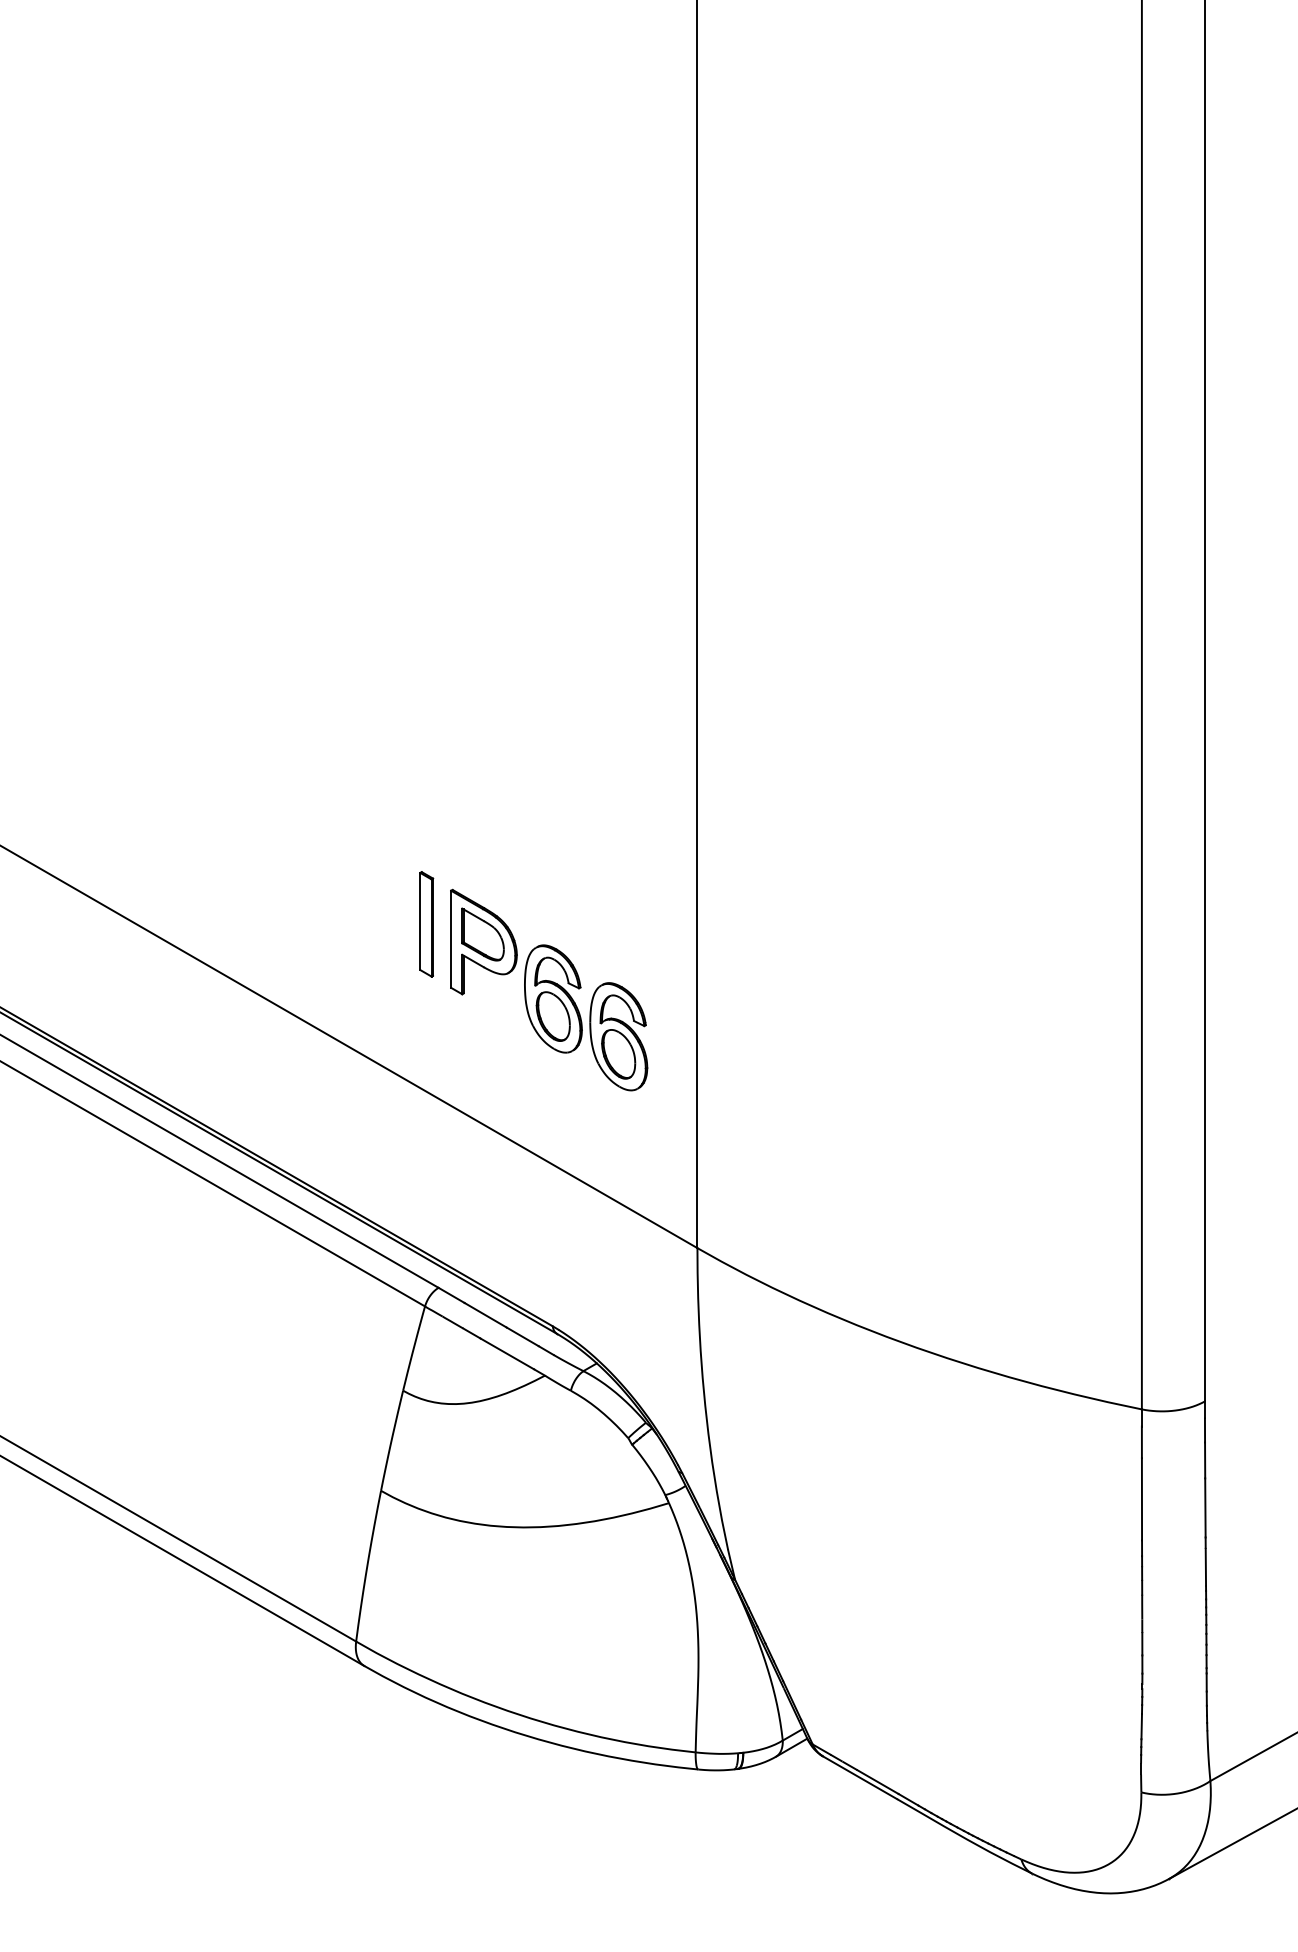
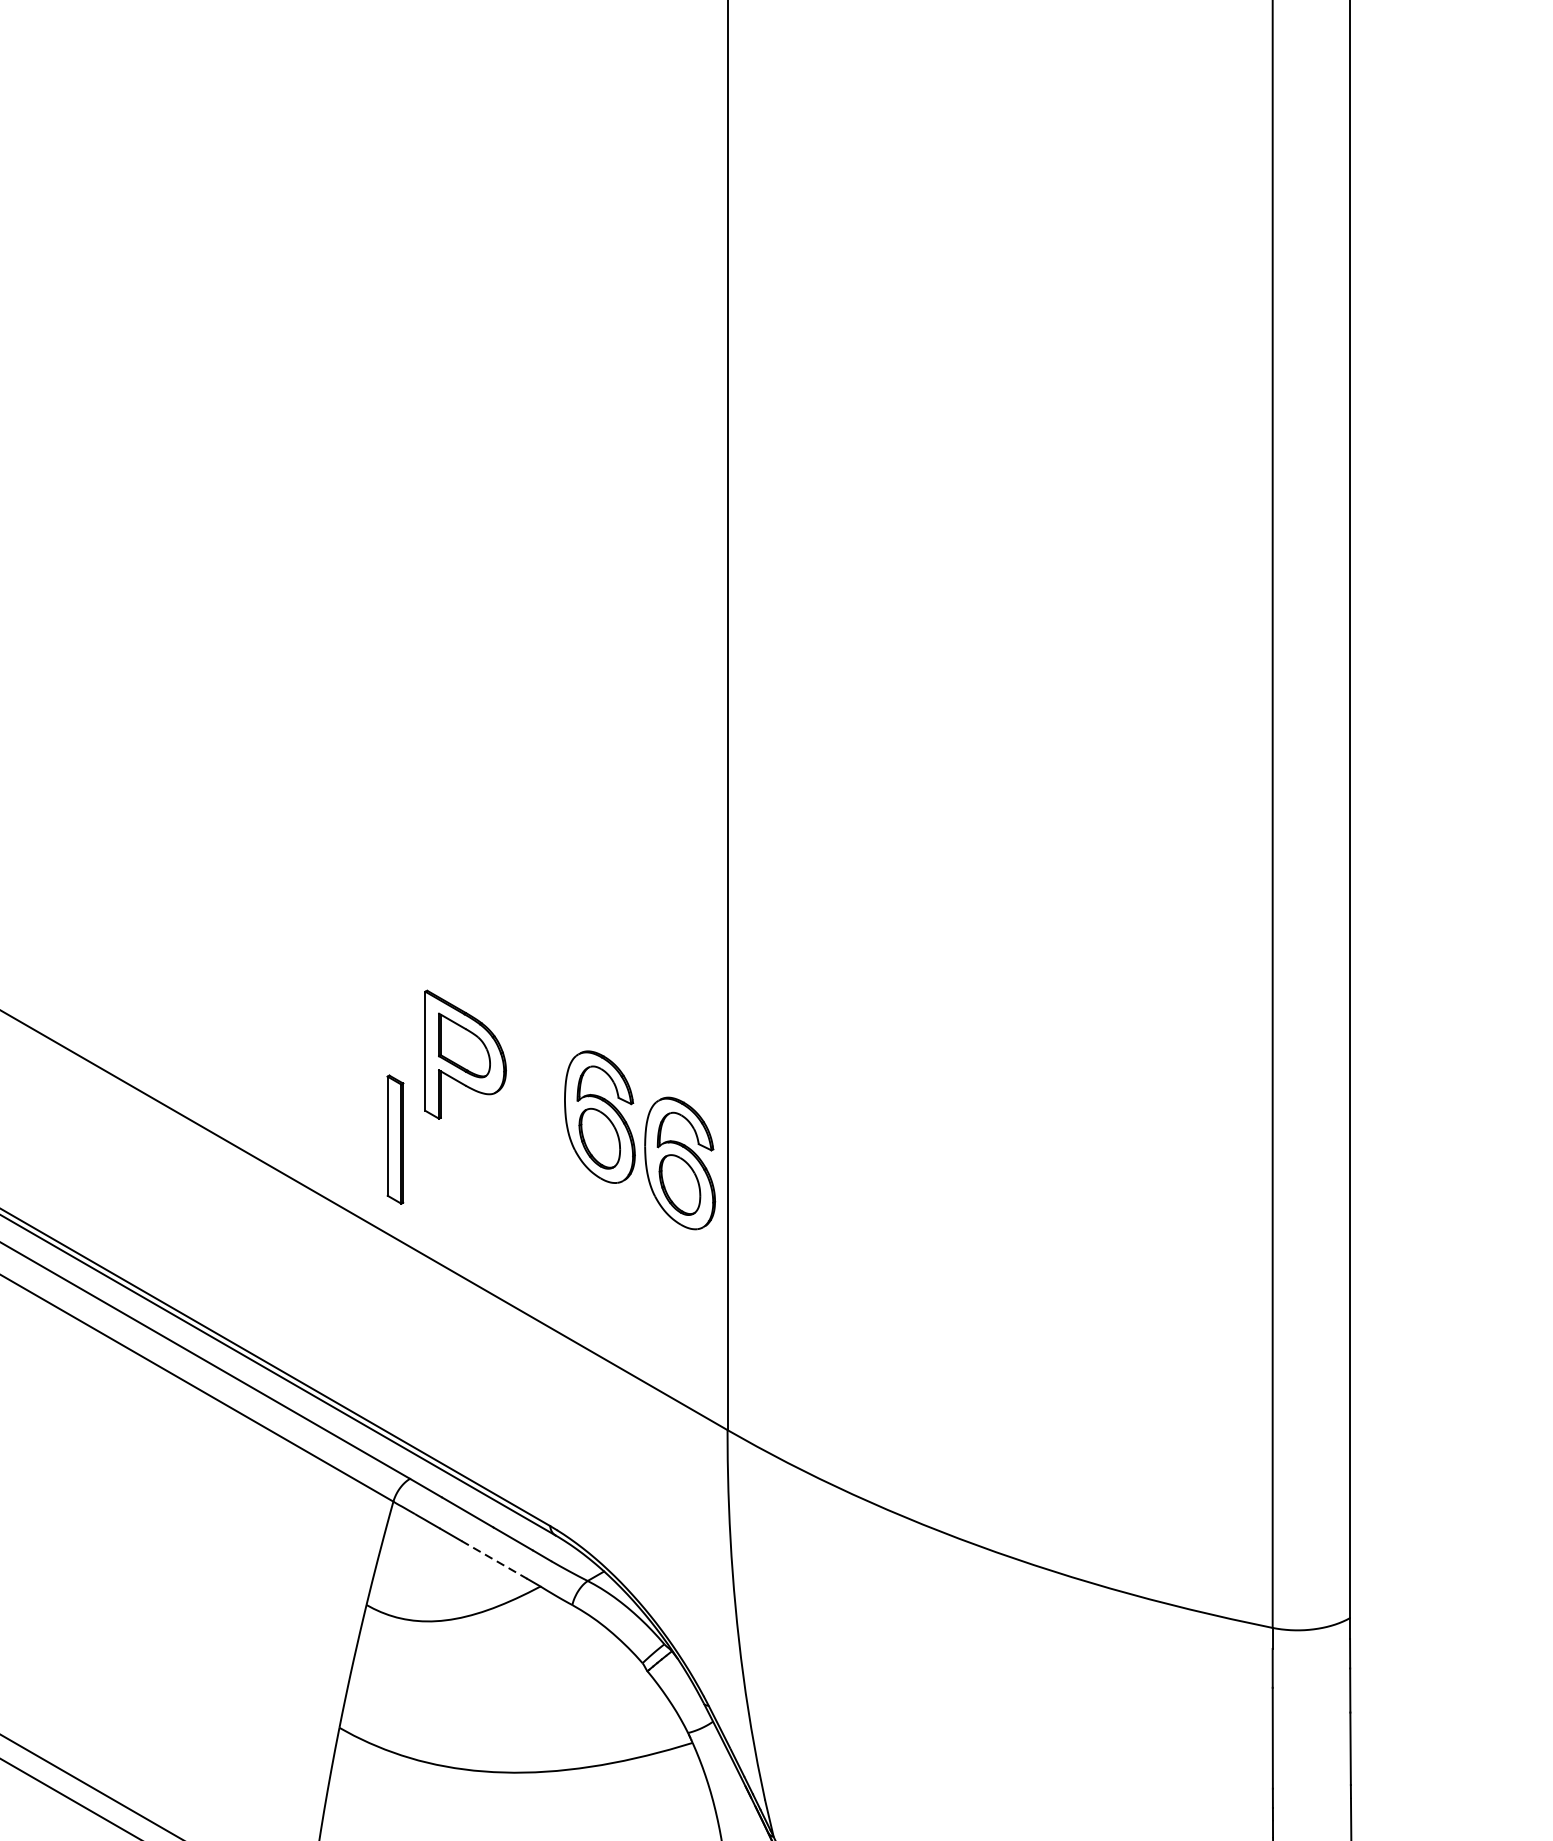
part: (426, 924) -> (395, 1139), moved
part: (586, 1017) -> (640, 1139), moved
line: (507, 1353) -> (494, 1559), solid -> dashed

